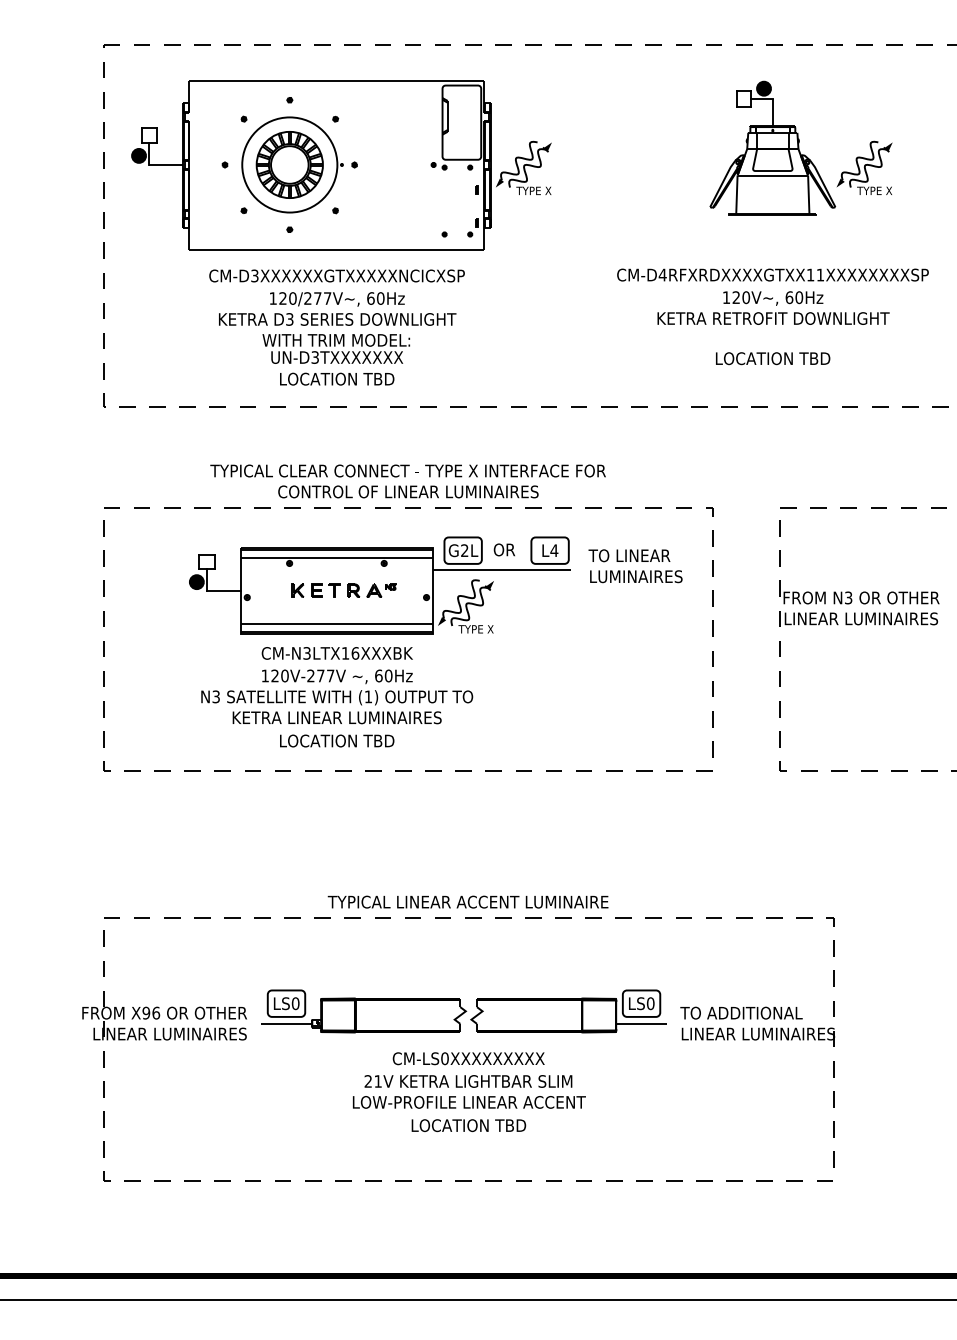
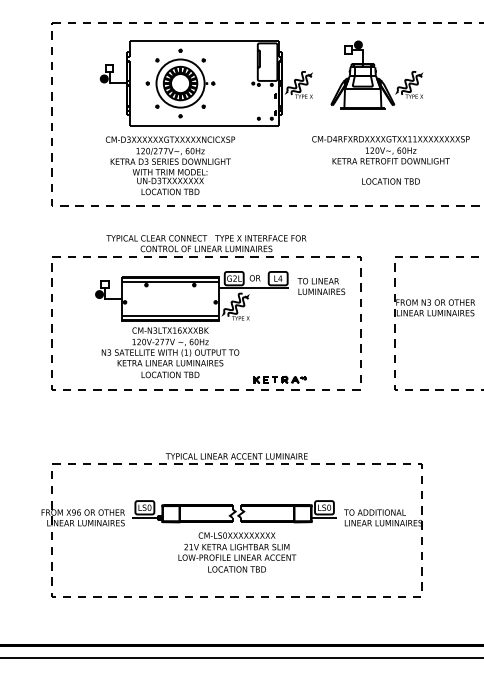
part: (799, 147) -> (376, 74), moved
part: (339, 164) -> (205, 83), moved
part: (343, 589) -> (279, 379), moved

